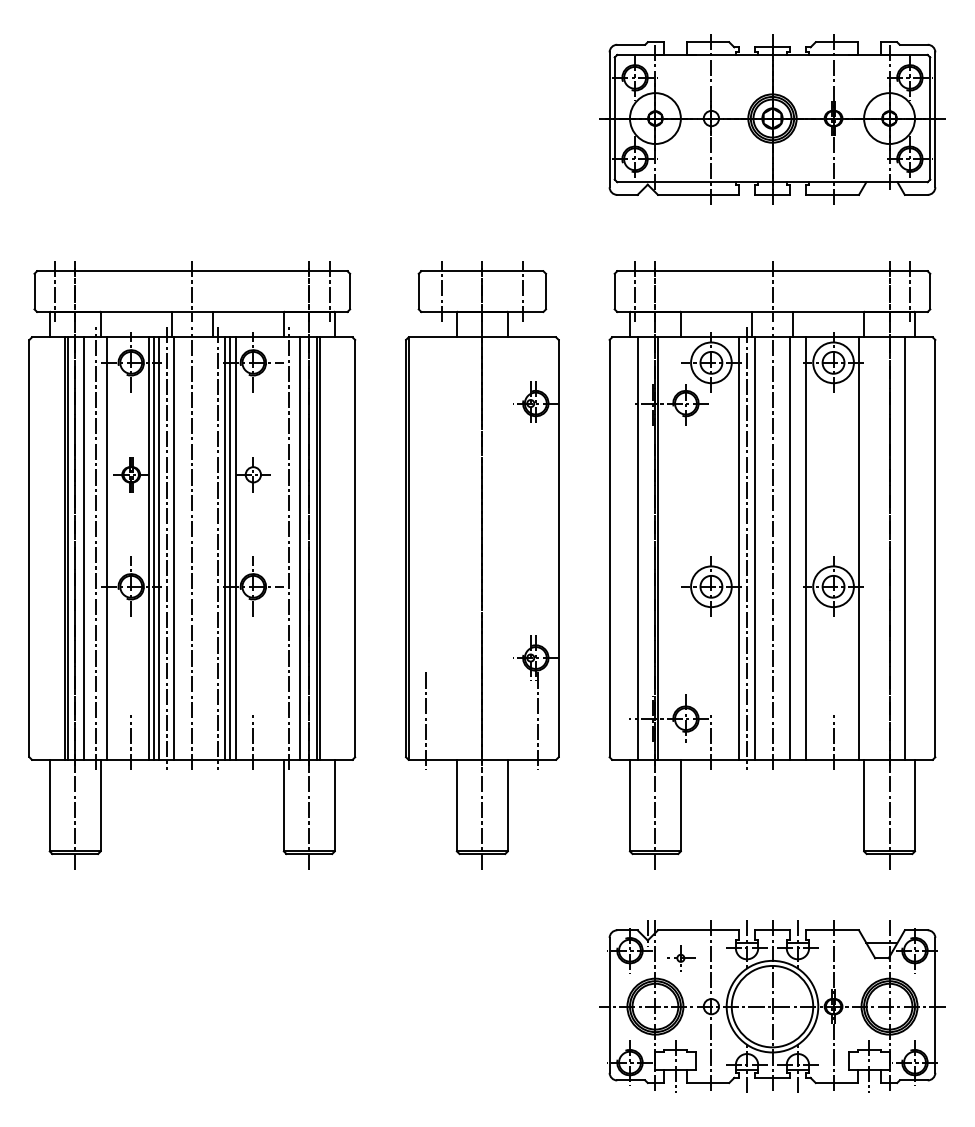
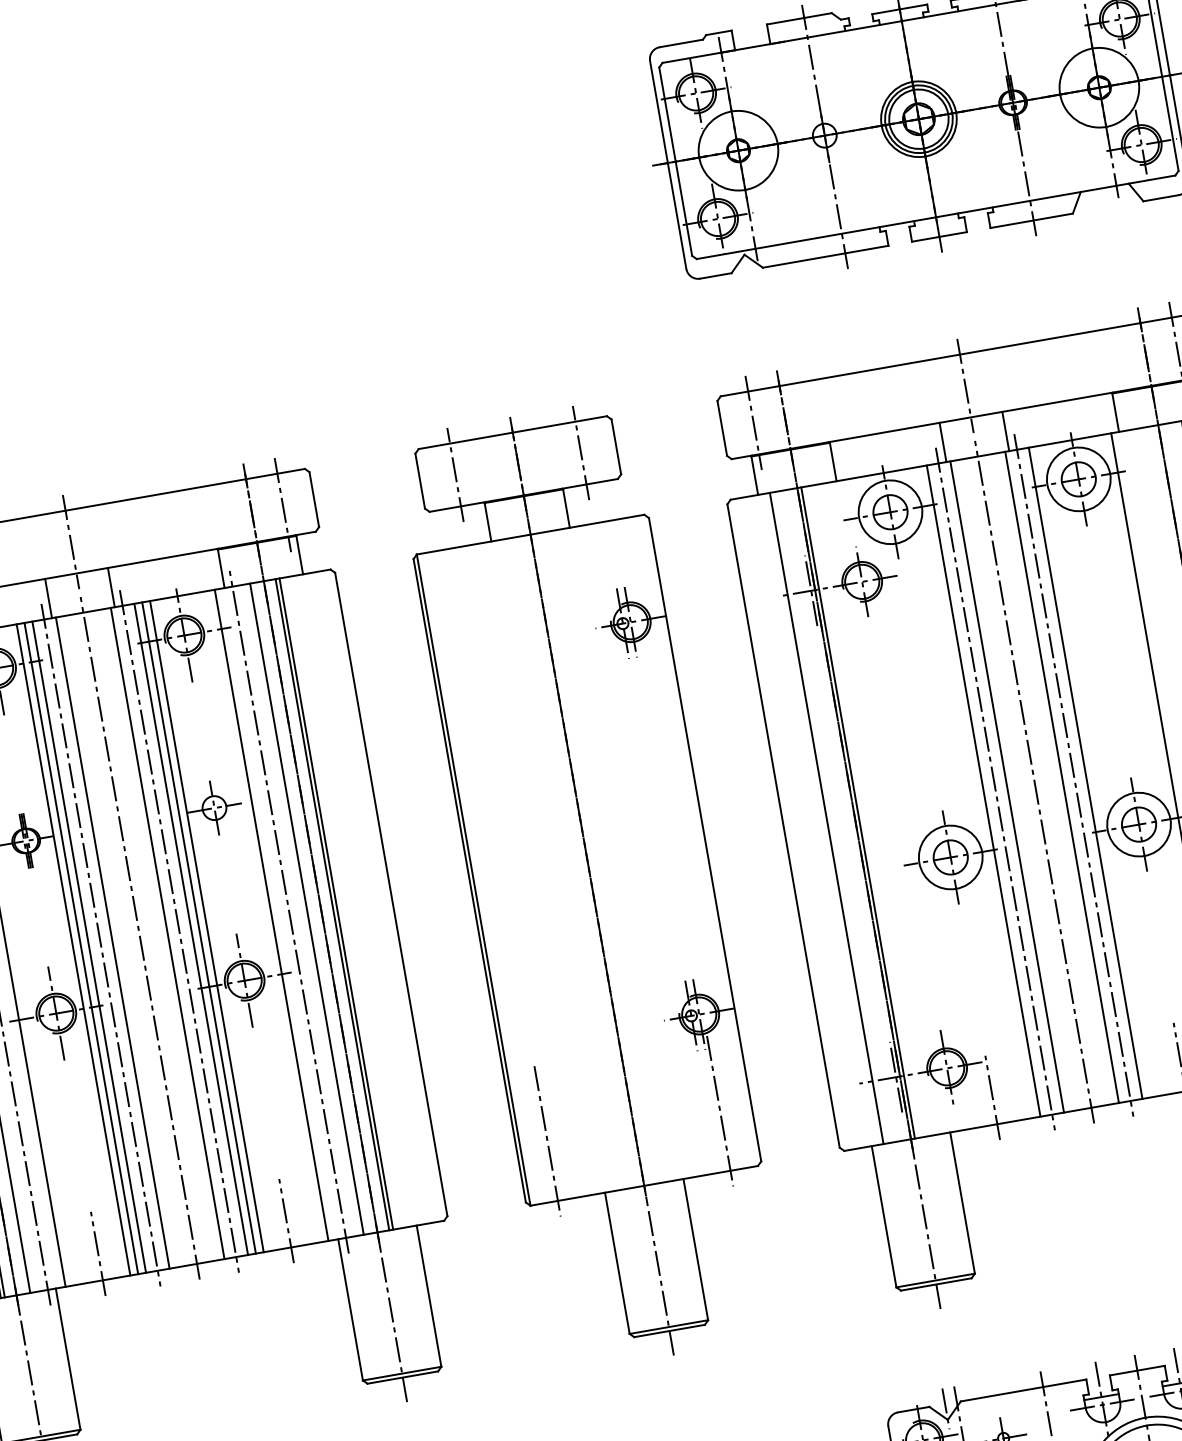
line: (210, 548) -> (168, 933), added
line: (277, 548) -> (271, 915), added
line: (797, 548) -> (1073, 775), added

